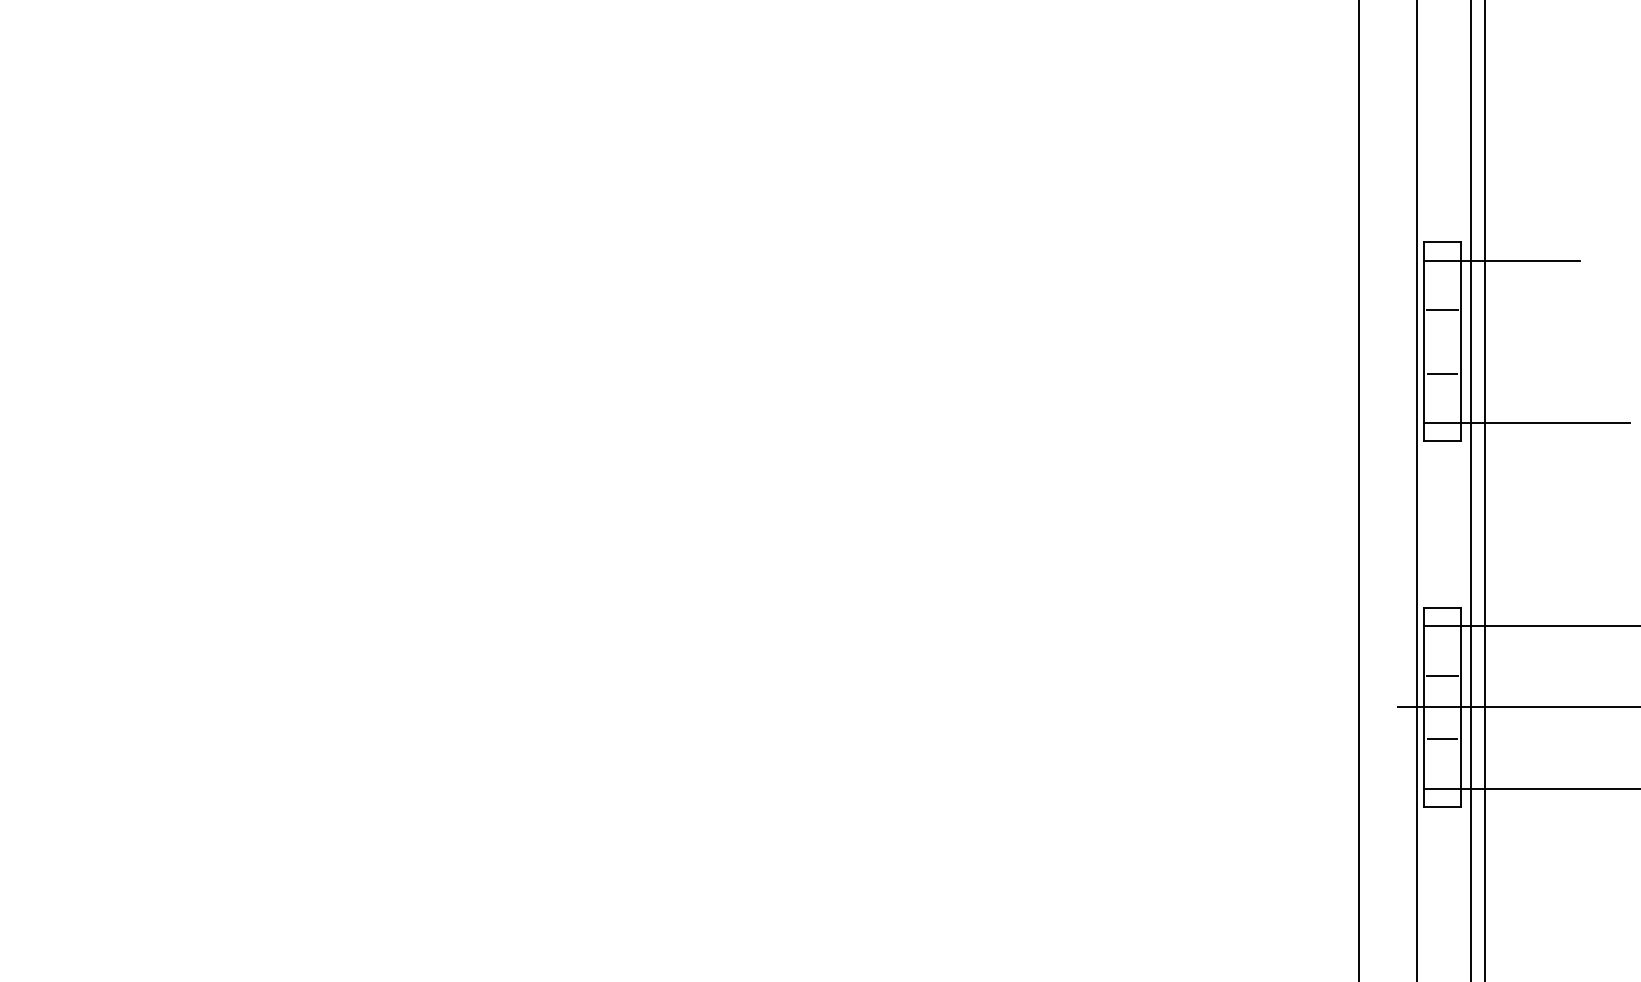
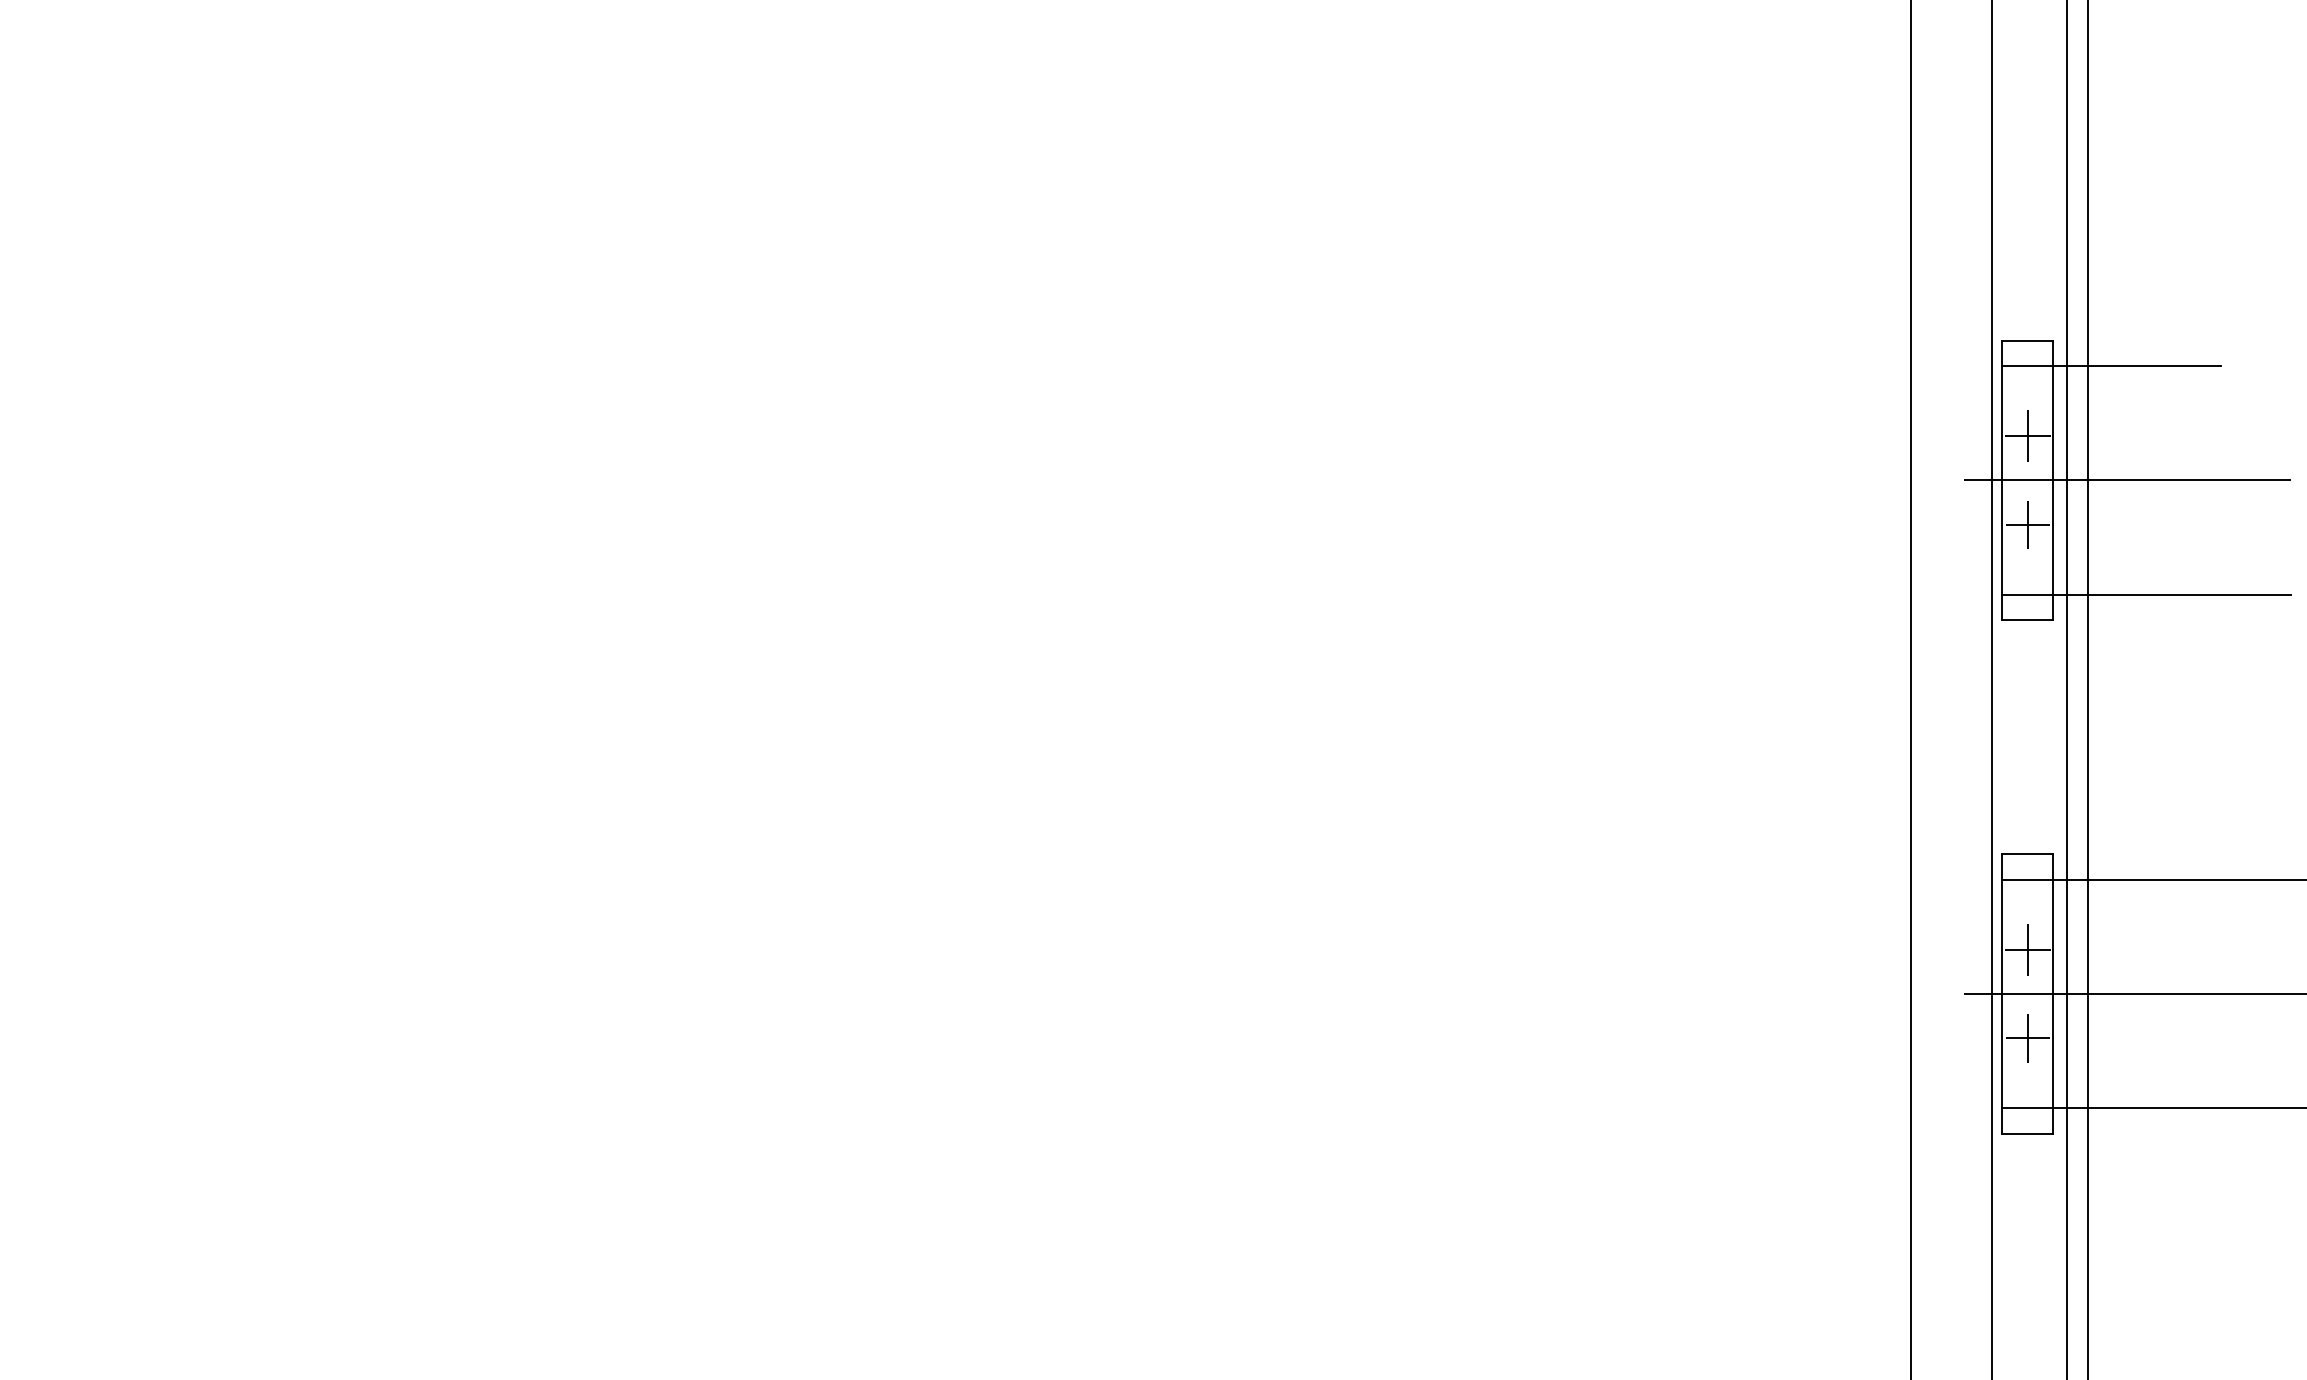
line: (1442, 309) -> (2027, 435), added
line: (1513, 341) -> (2127, 480), added
line: (1442, 373) -> (2027, 524), added
line: (1442, 675) -> (2027, 949), added
line: (1442, 738) -> (2027, 1038), added

